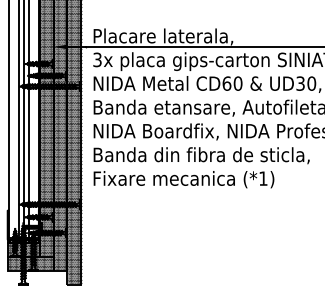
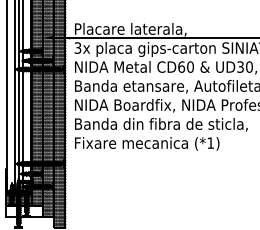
hatch: (30, 262) -> (24, 210), removed

